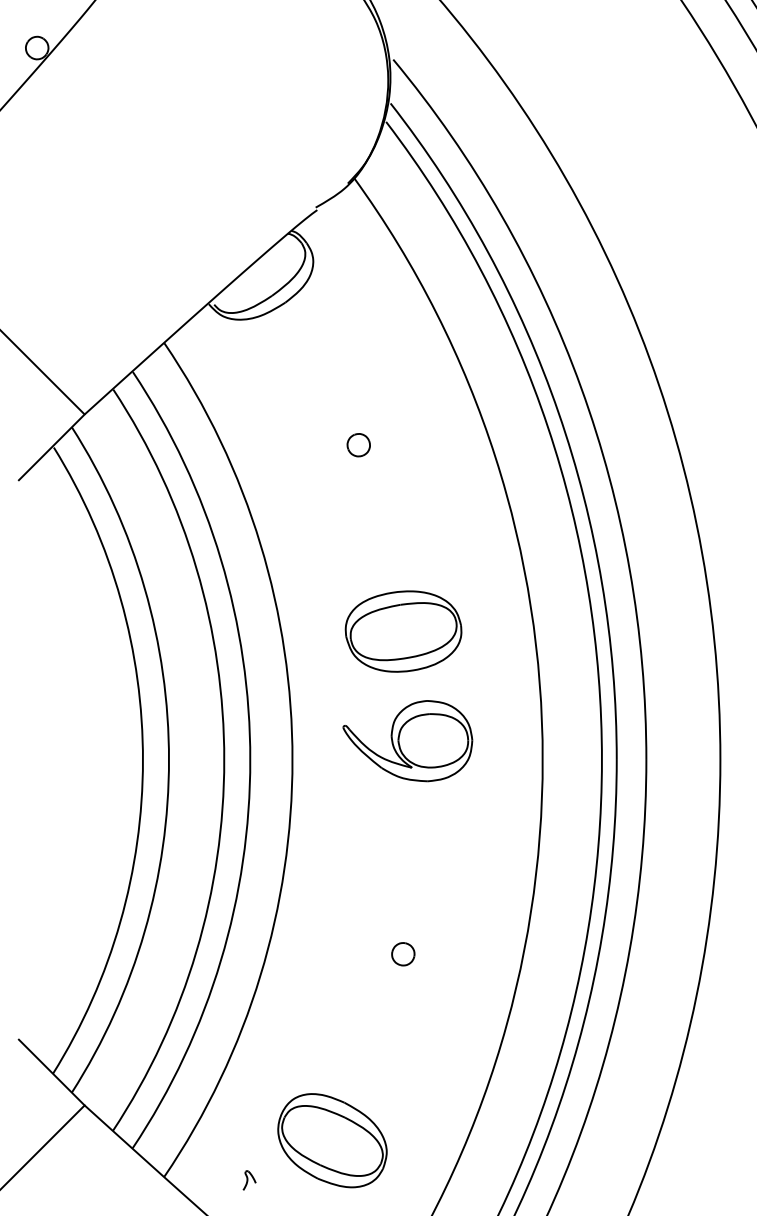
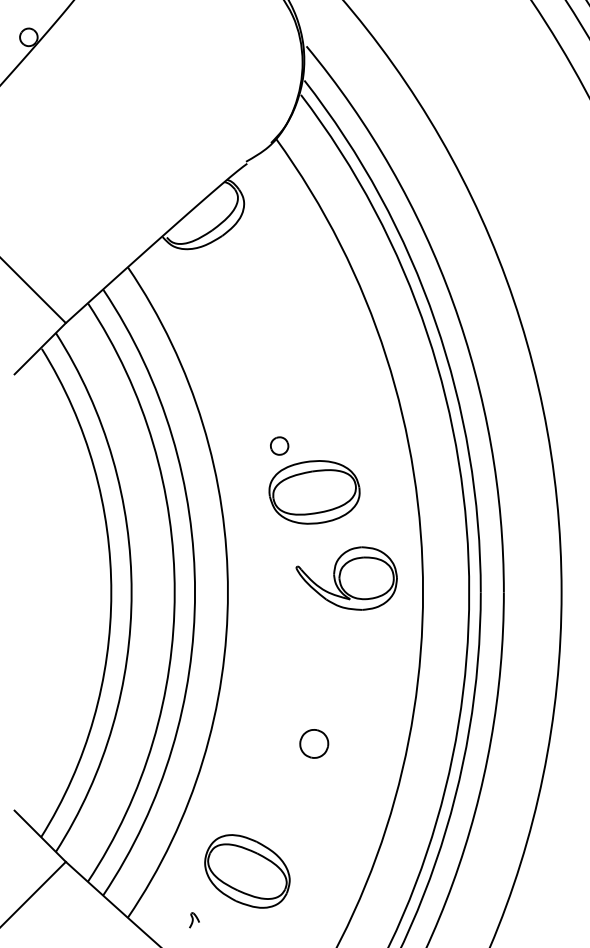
part: (358, 445) -> (279, 446), moved
part: (407, 741) -> (346, 578), moved
part: (403, 954) -> (314, 744), size x1.6
part: (332, 1140) -> (247, 871), moved

